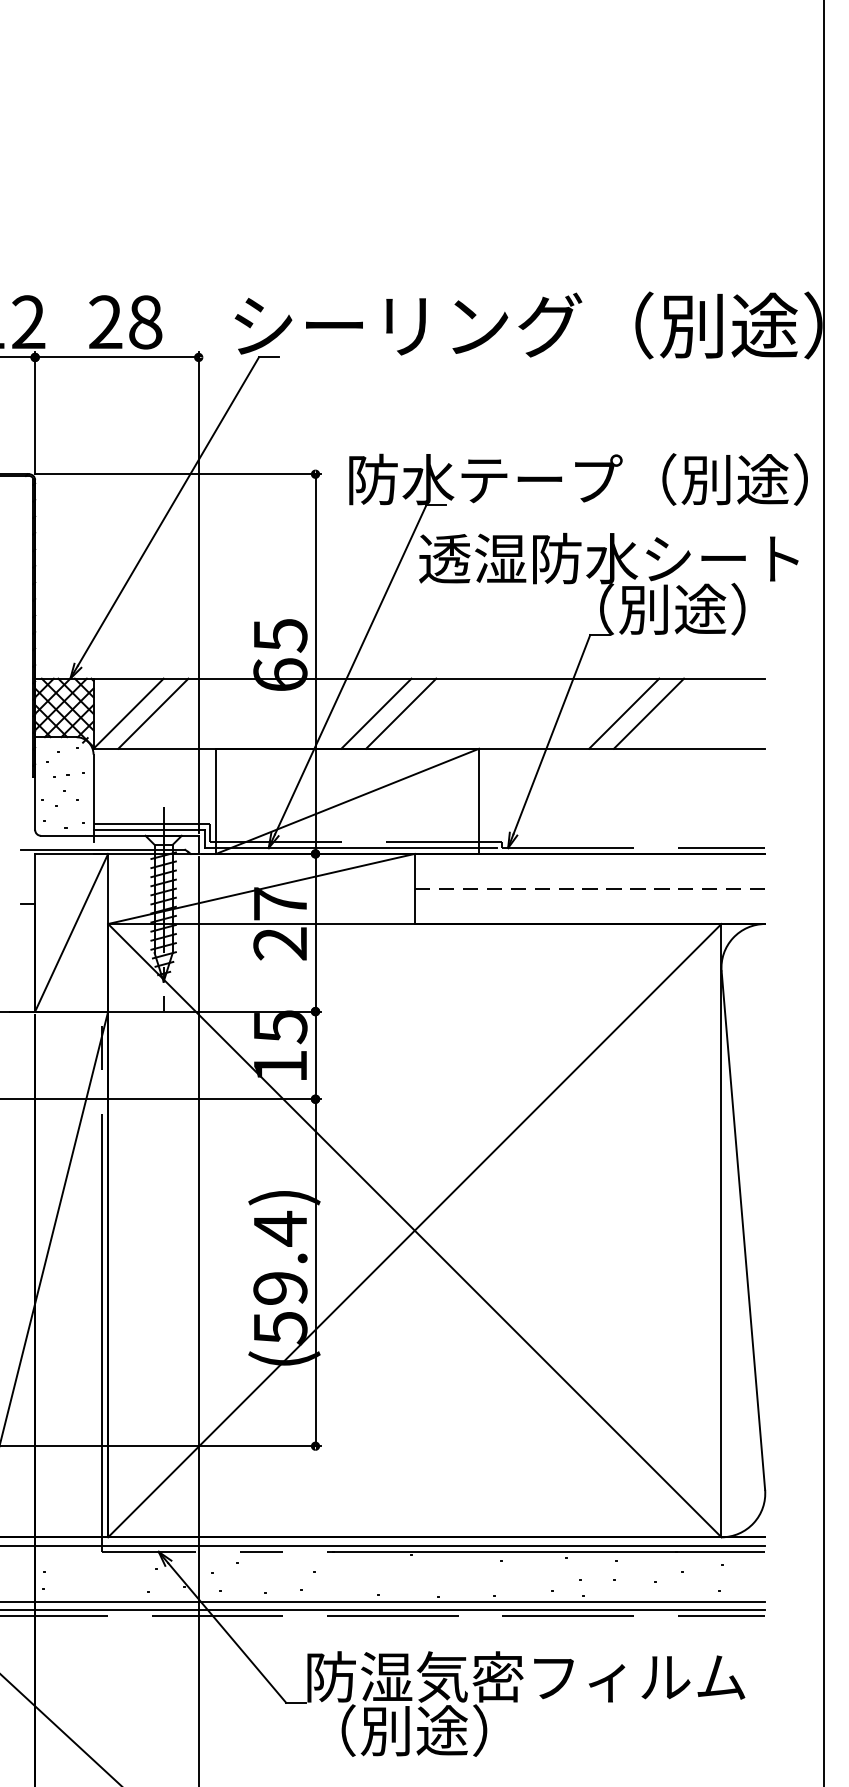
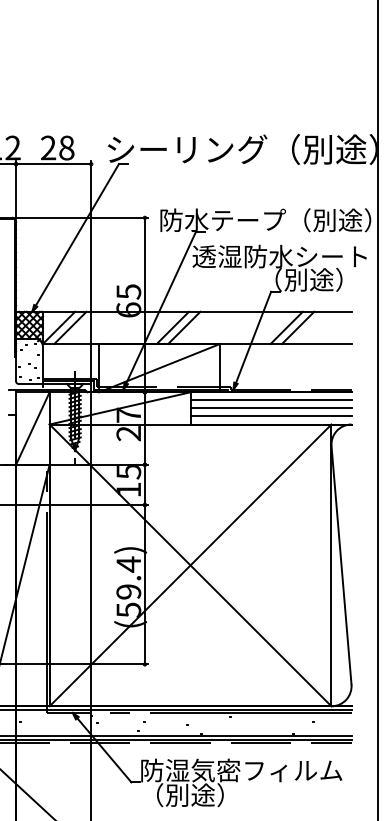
line: (588, 871) -> (270, 400), added
line: (590, 889) -> (271, 408), dashed -> solid
line: (588, 906) -> (270, 416), added

